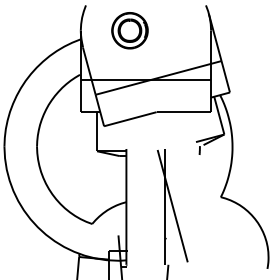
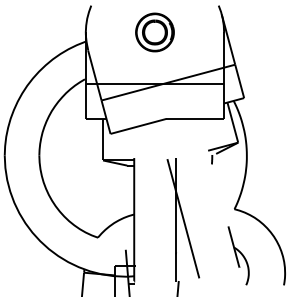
part: (129, 30) -> (154, 32), moved
part: (224, 240) -> (238, 255), added

